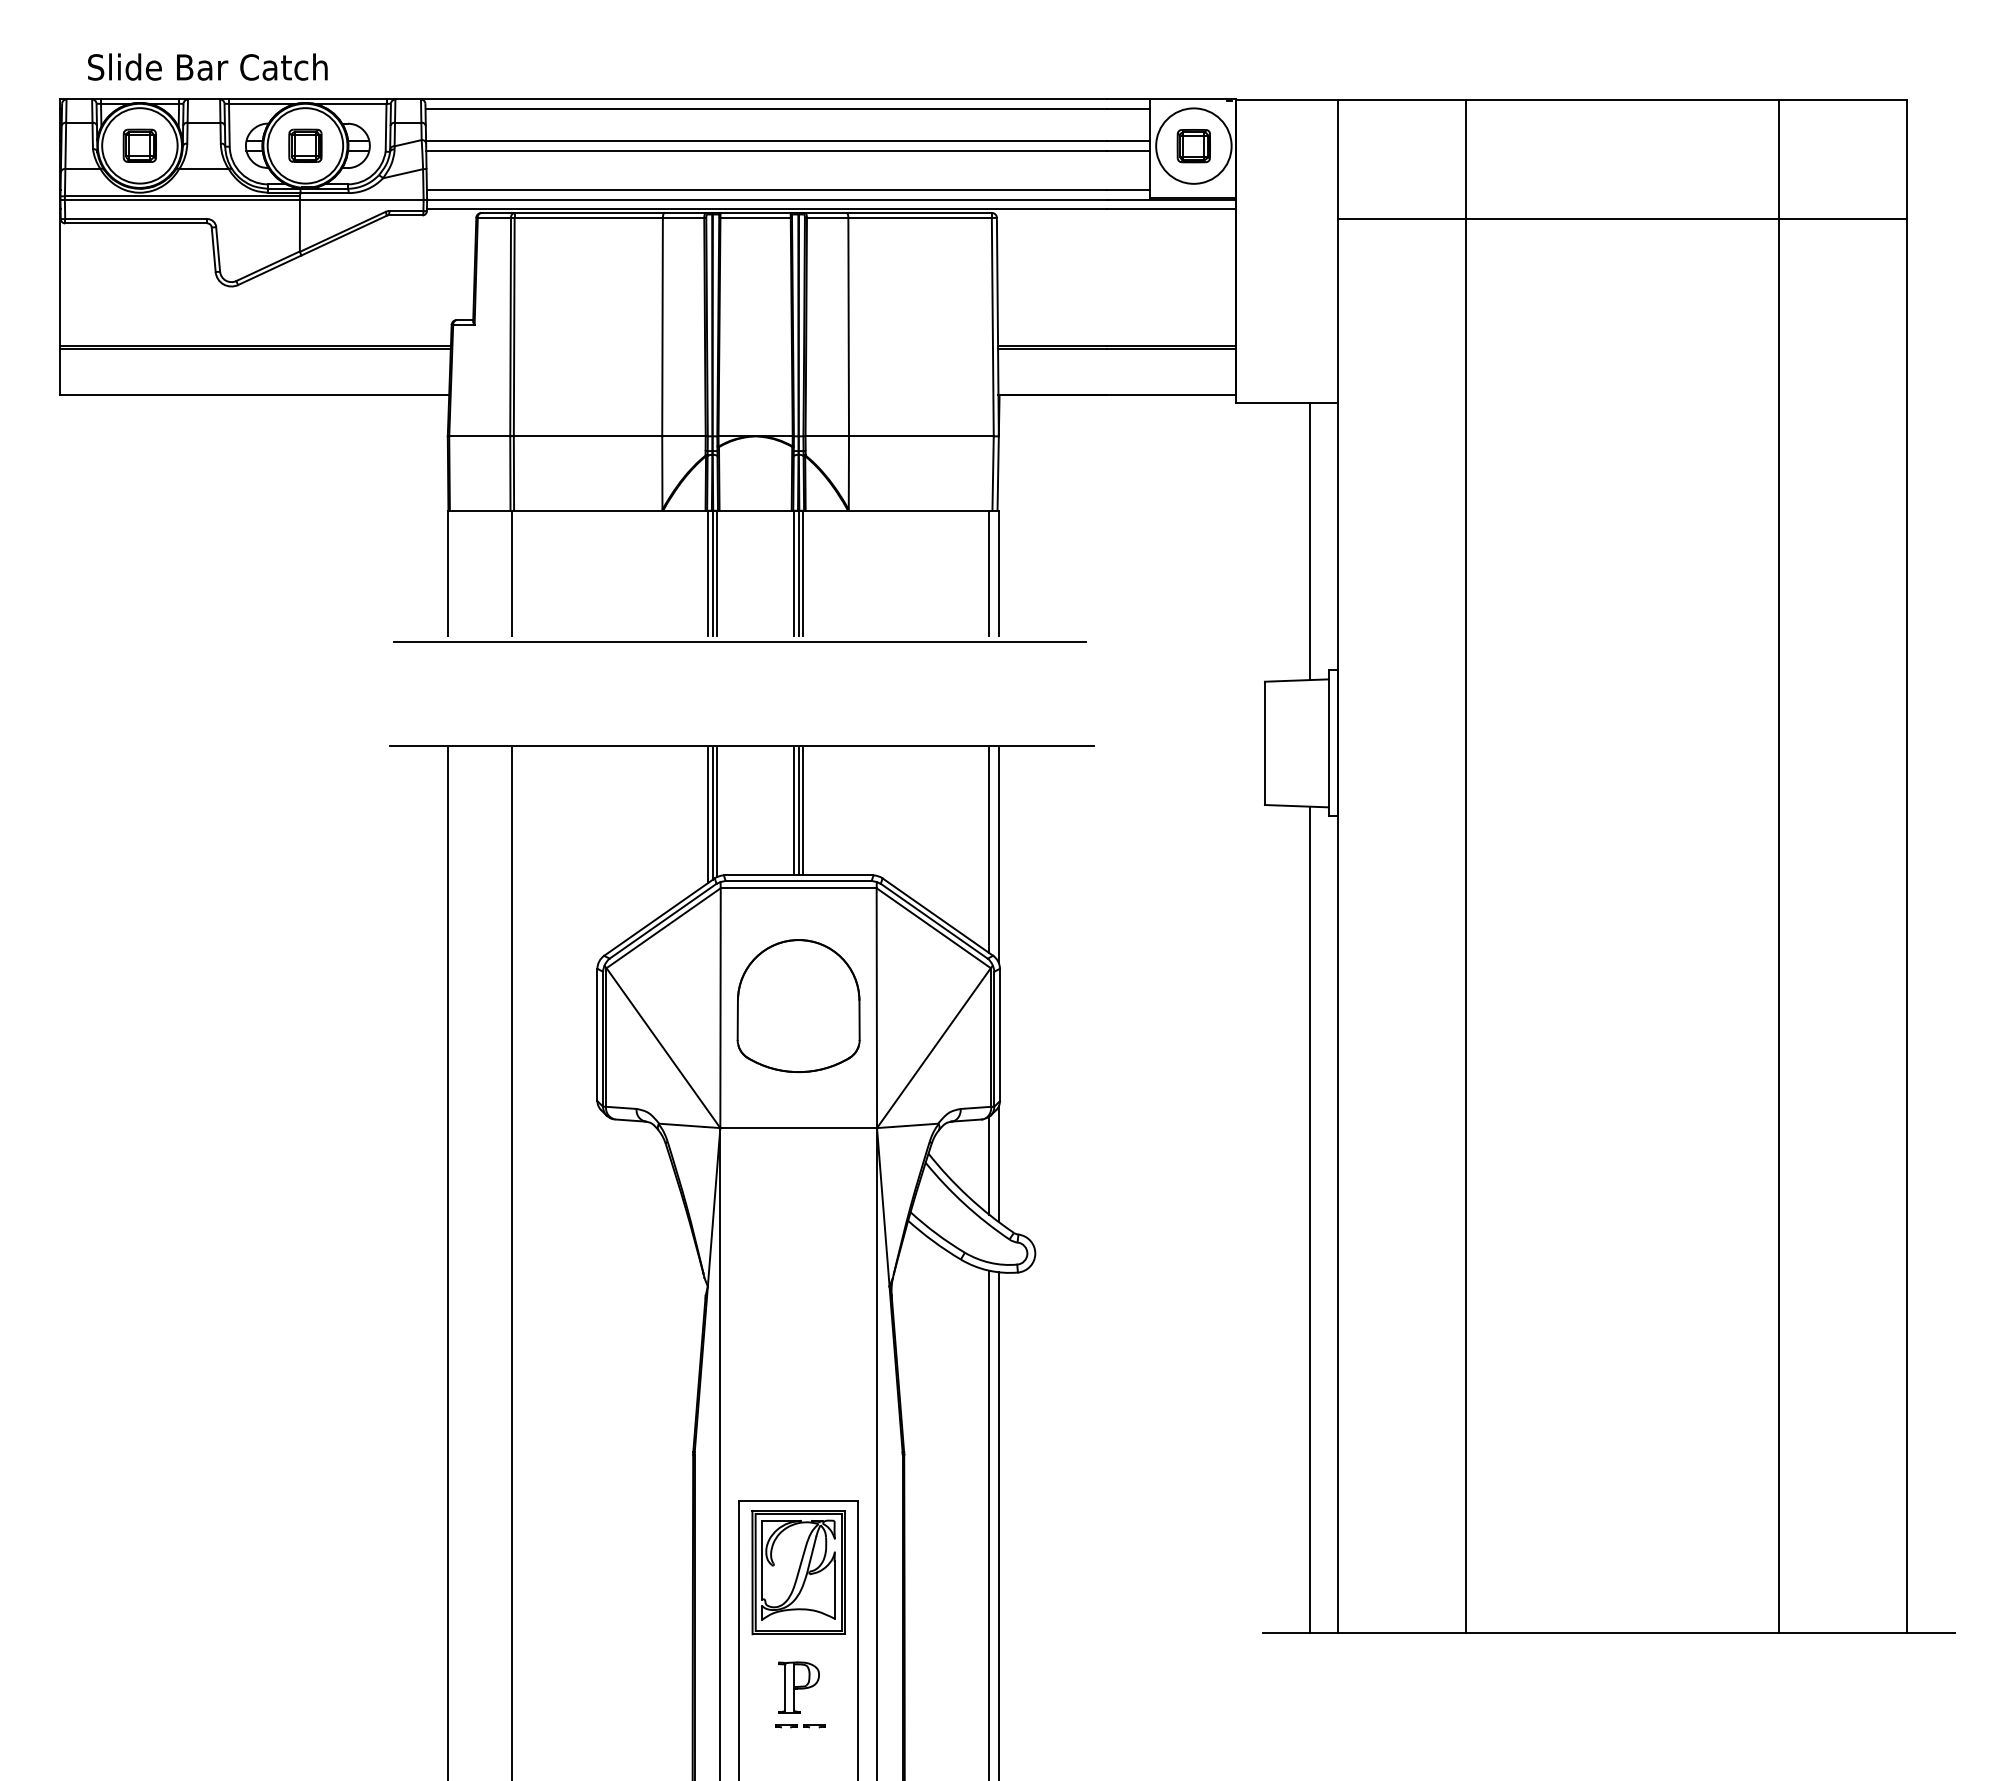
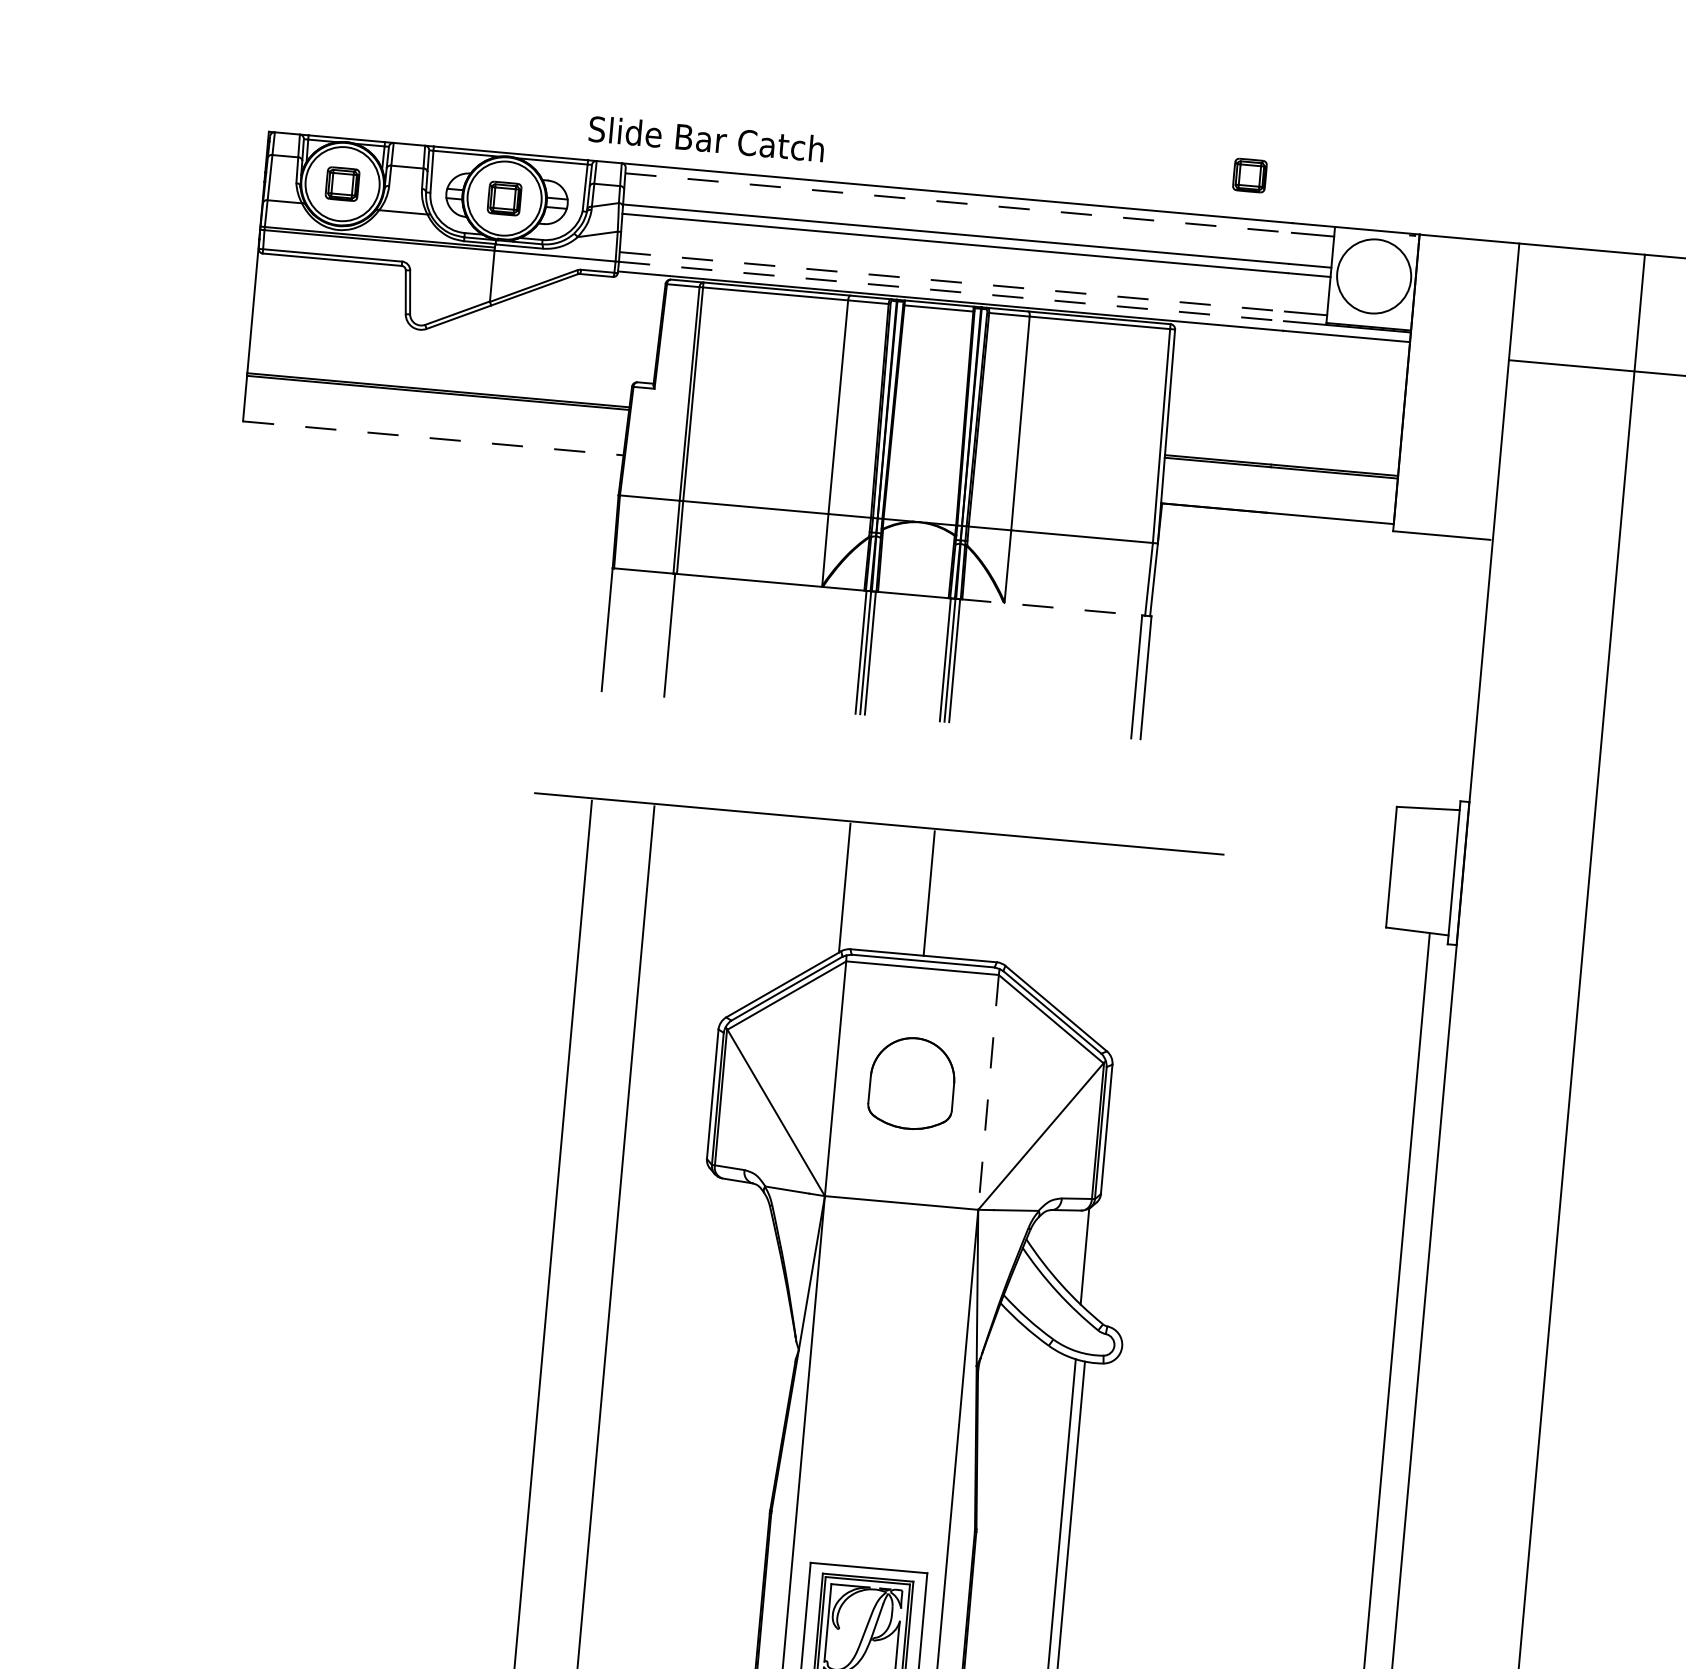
text: (207, 66) -> (706, 138), moved
line: (766, 109) -> (959, 203), solid -> dashed
part: (1193, 146) -> (1249, 175), moved
line: (766, 189) -> (952, 281), solid -> dashed
line: (766, 199) -> (951, 291), solid -> dashed
line: (255, 395) -> (433, 438), solid -> dashed
line: (896, 510) -> (1051, 607), solid -> dashed
line: (1309, 541) -> (1452, 673), removed
line: (739, 642) -> (886, 722), removed
line: (793, 811) -> (924, 892), removed
line: (803, 811) -> (933, 893), removed
line: (717, 812) -> (849, 887), removed
line: (707, 815) -> (839, 889), removed
line: (989, 850) -> (1112, 947), removed
line: (998, 855) -> (1120, 953), removed
part: (798, 1005) -> (912, 1083), size x0.7
line: (876, 1008) -> (988, 1092), solid -> dashed
line: (998, 1164) -> (1093, 1256), removed

